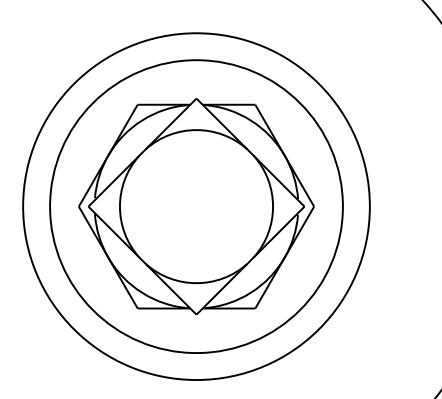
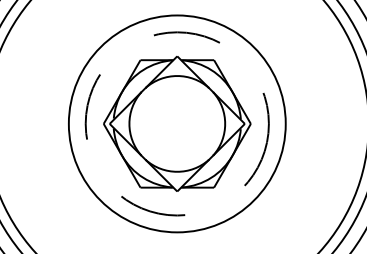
circle: (195, 205) -> (176, 123), solid -> dashed

